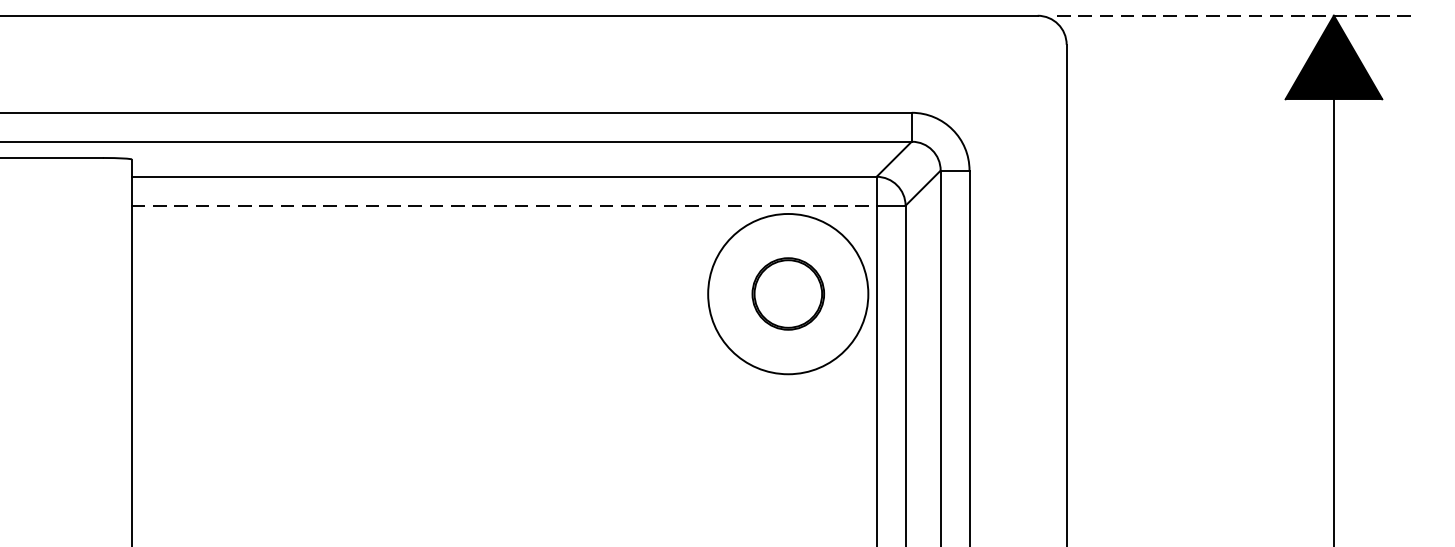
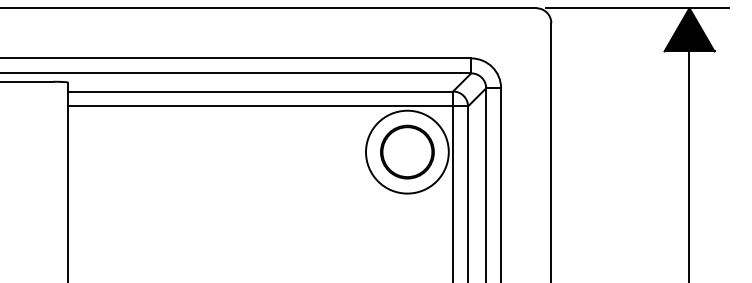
line: (1233, 16) -> (637, 8), dashed -> solid
line: (504, 205) -> (260, 106), dashed -> solid
part: (788, 292) -> (407, 151), size x1.43

